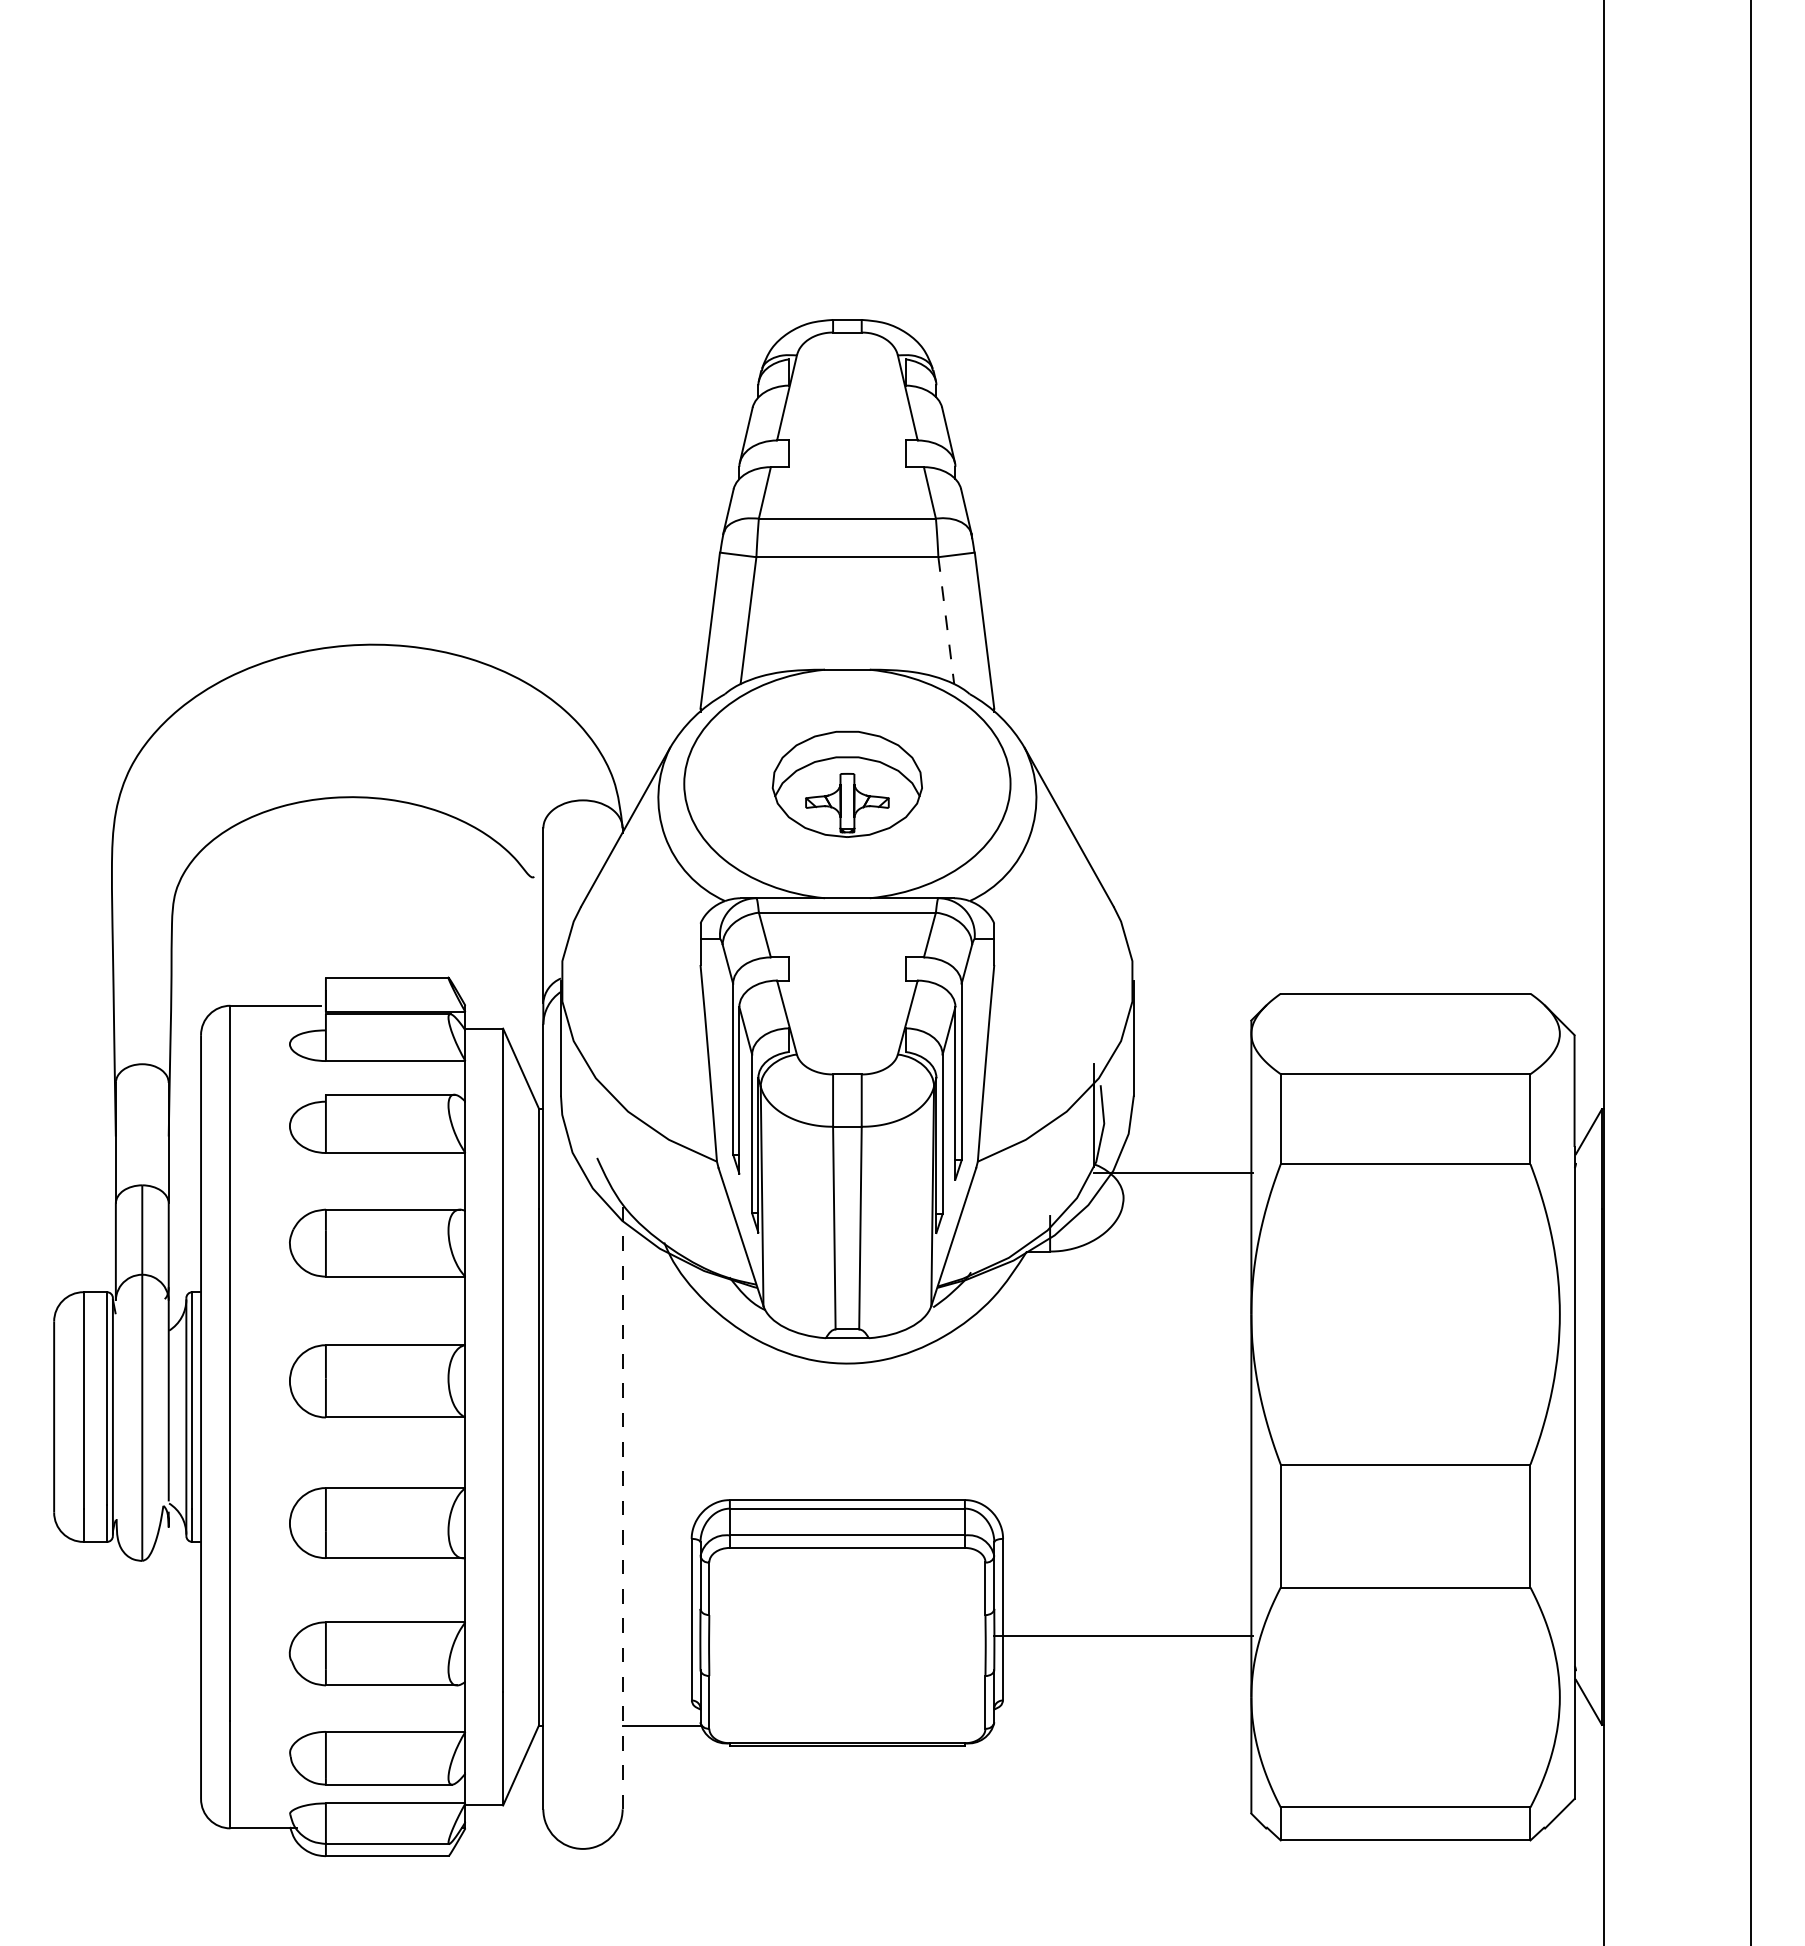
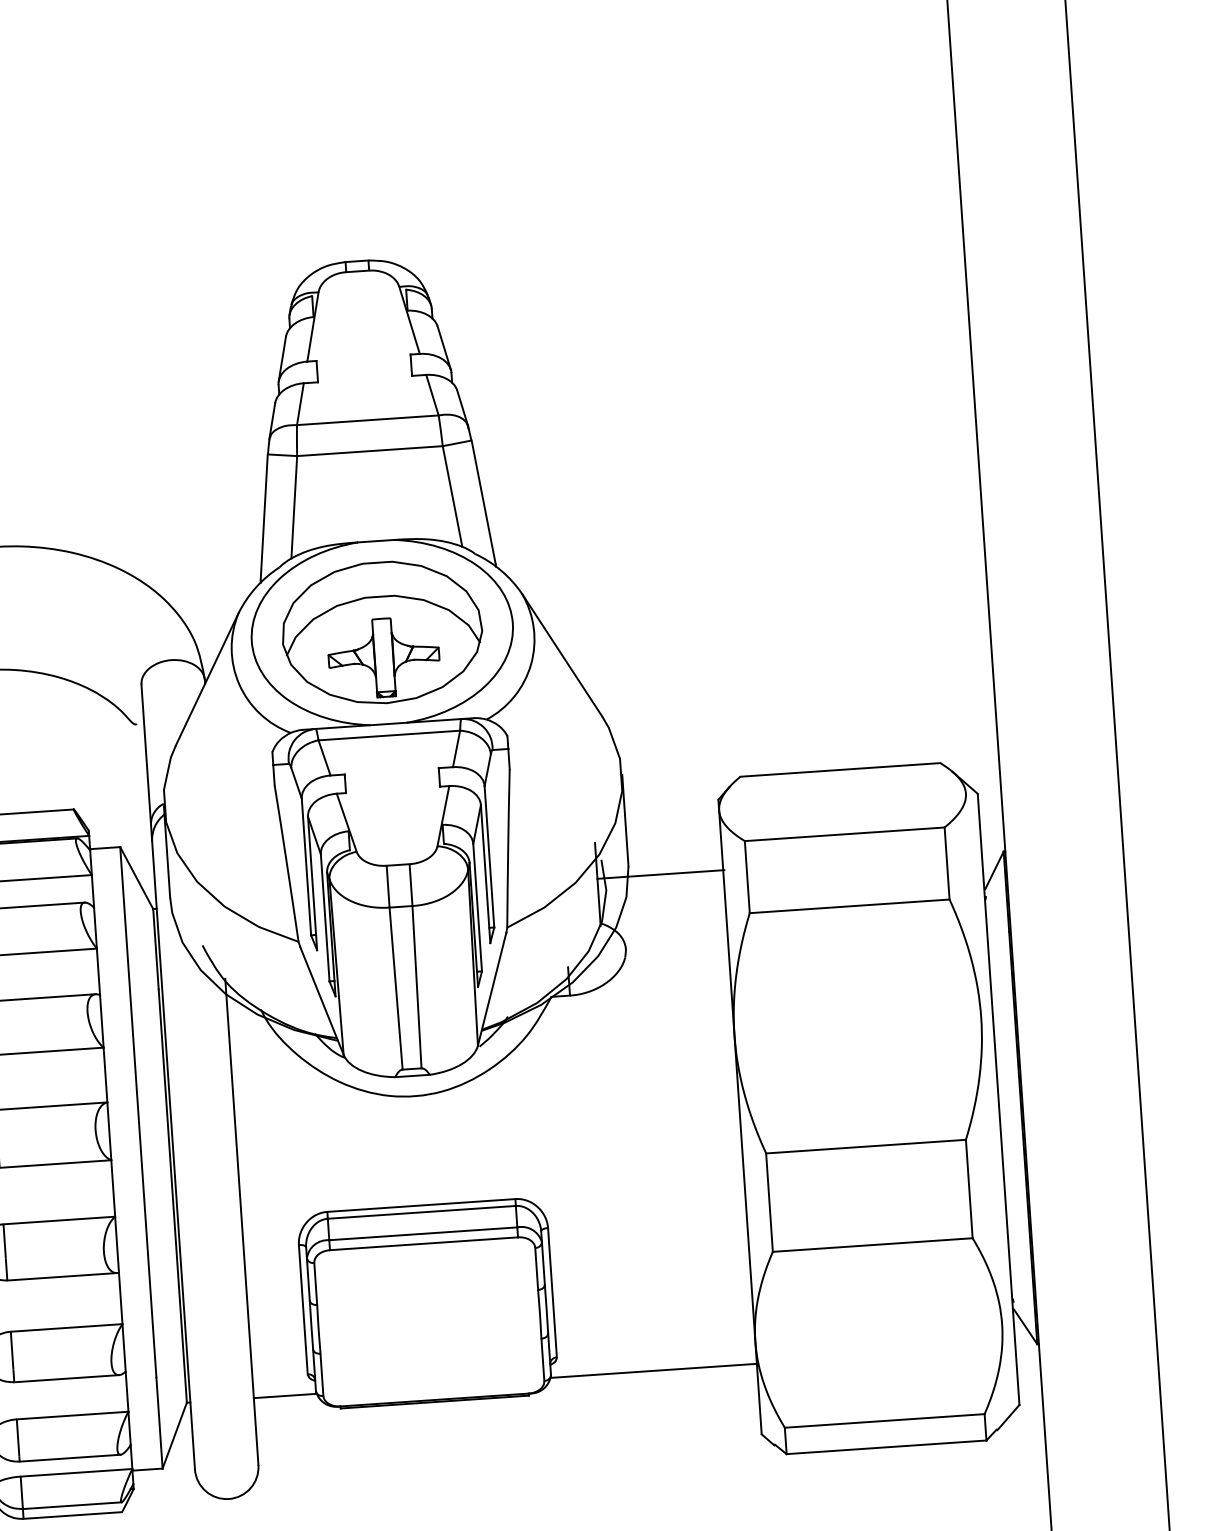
line: (946, 620) -> (452, 496), dashed -> solid
part: (847, 784) -> (382, 632), size x1.67
line: (1173, 1172) -> (660, 874), moved
line: (622, 1505) -> (241, 1222), dashed -> solid
line: (1122, 1635) -> (653, 1370), moved

